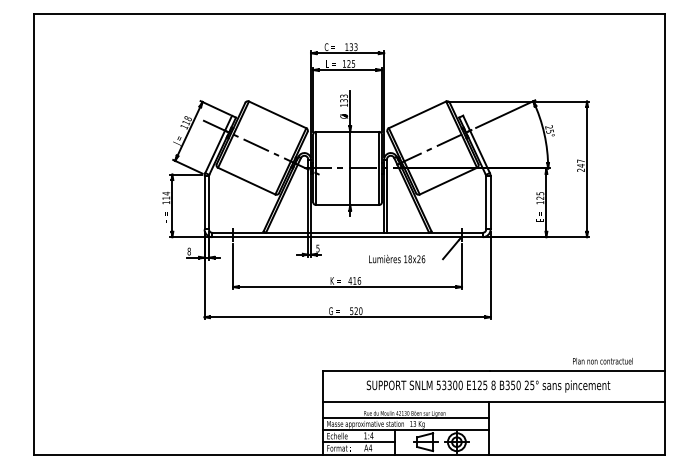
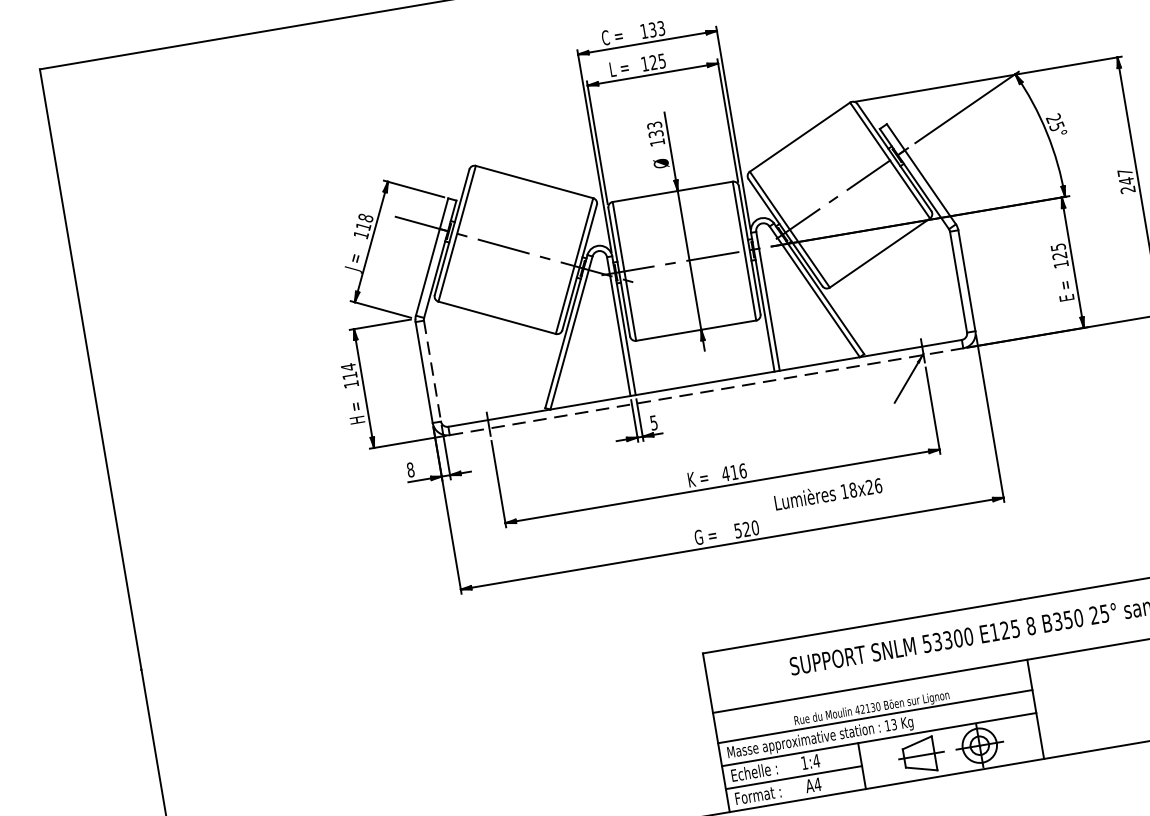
line: (209, 202) -> (433, 370), solid -> dashed
line: (348, 237) -> (708, 392), solid -> dashed
text: (397, 258) -> (828, 492), moved

